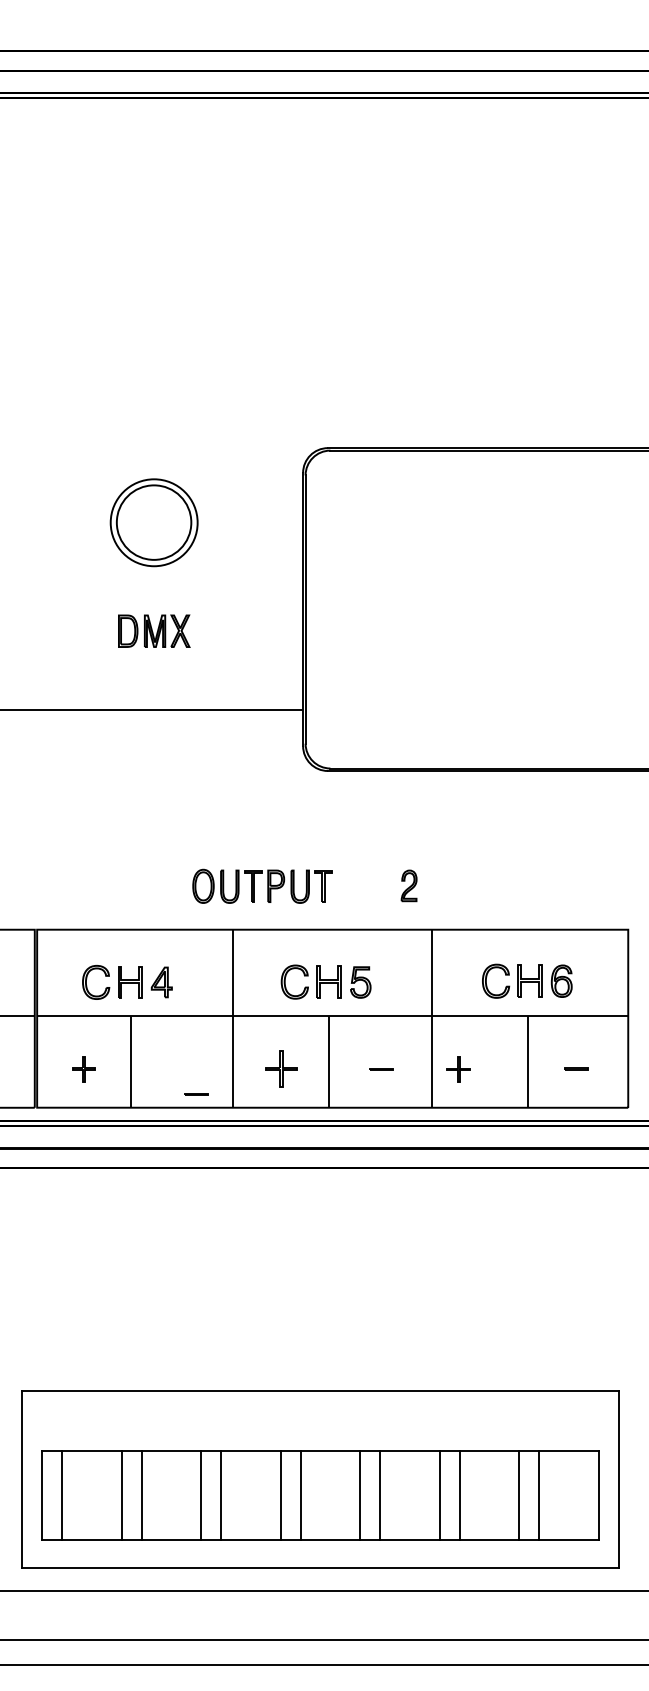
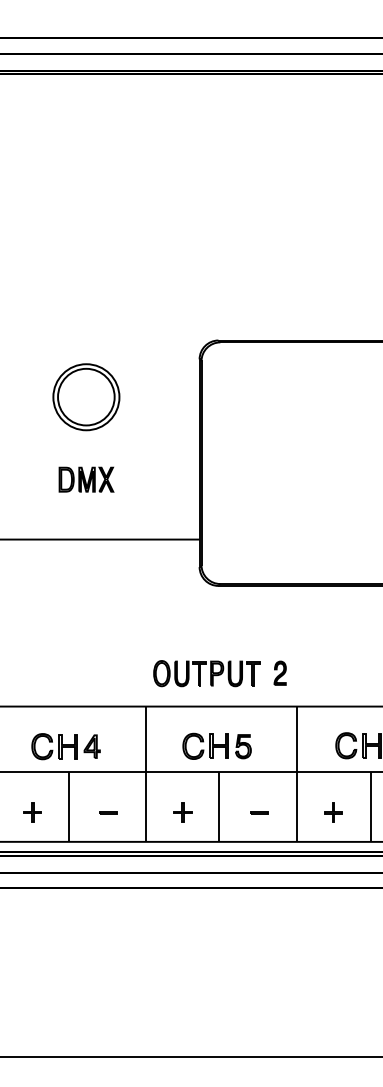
part: (262, 885) -> (206, 672), moved
part: (280, 1068) -> (182, 812), size x0.71
part: (458, 1069) -> (333, 812), moved
line: (196, 1094) -> (108, 812), moved

